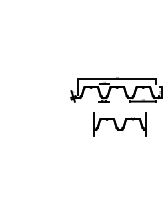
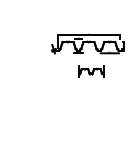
part: (119, 124) -> (90, 71), size x0.6

